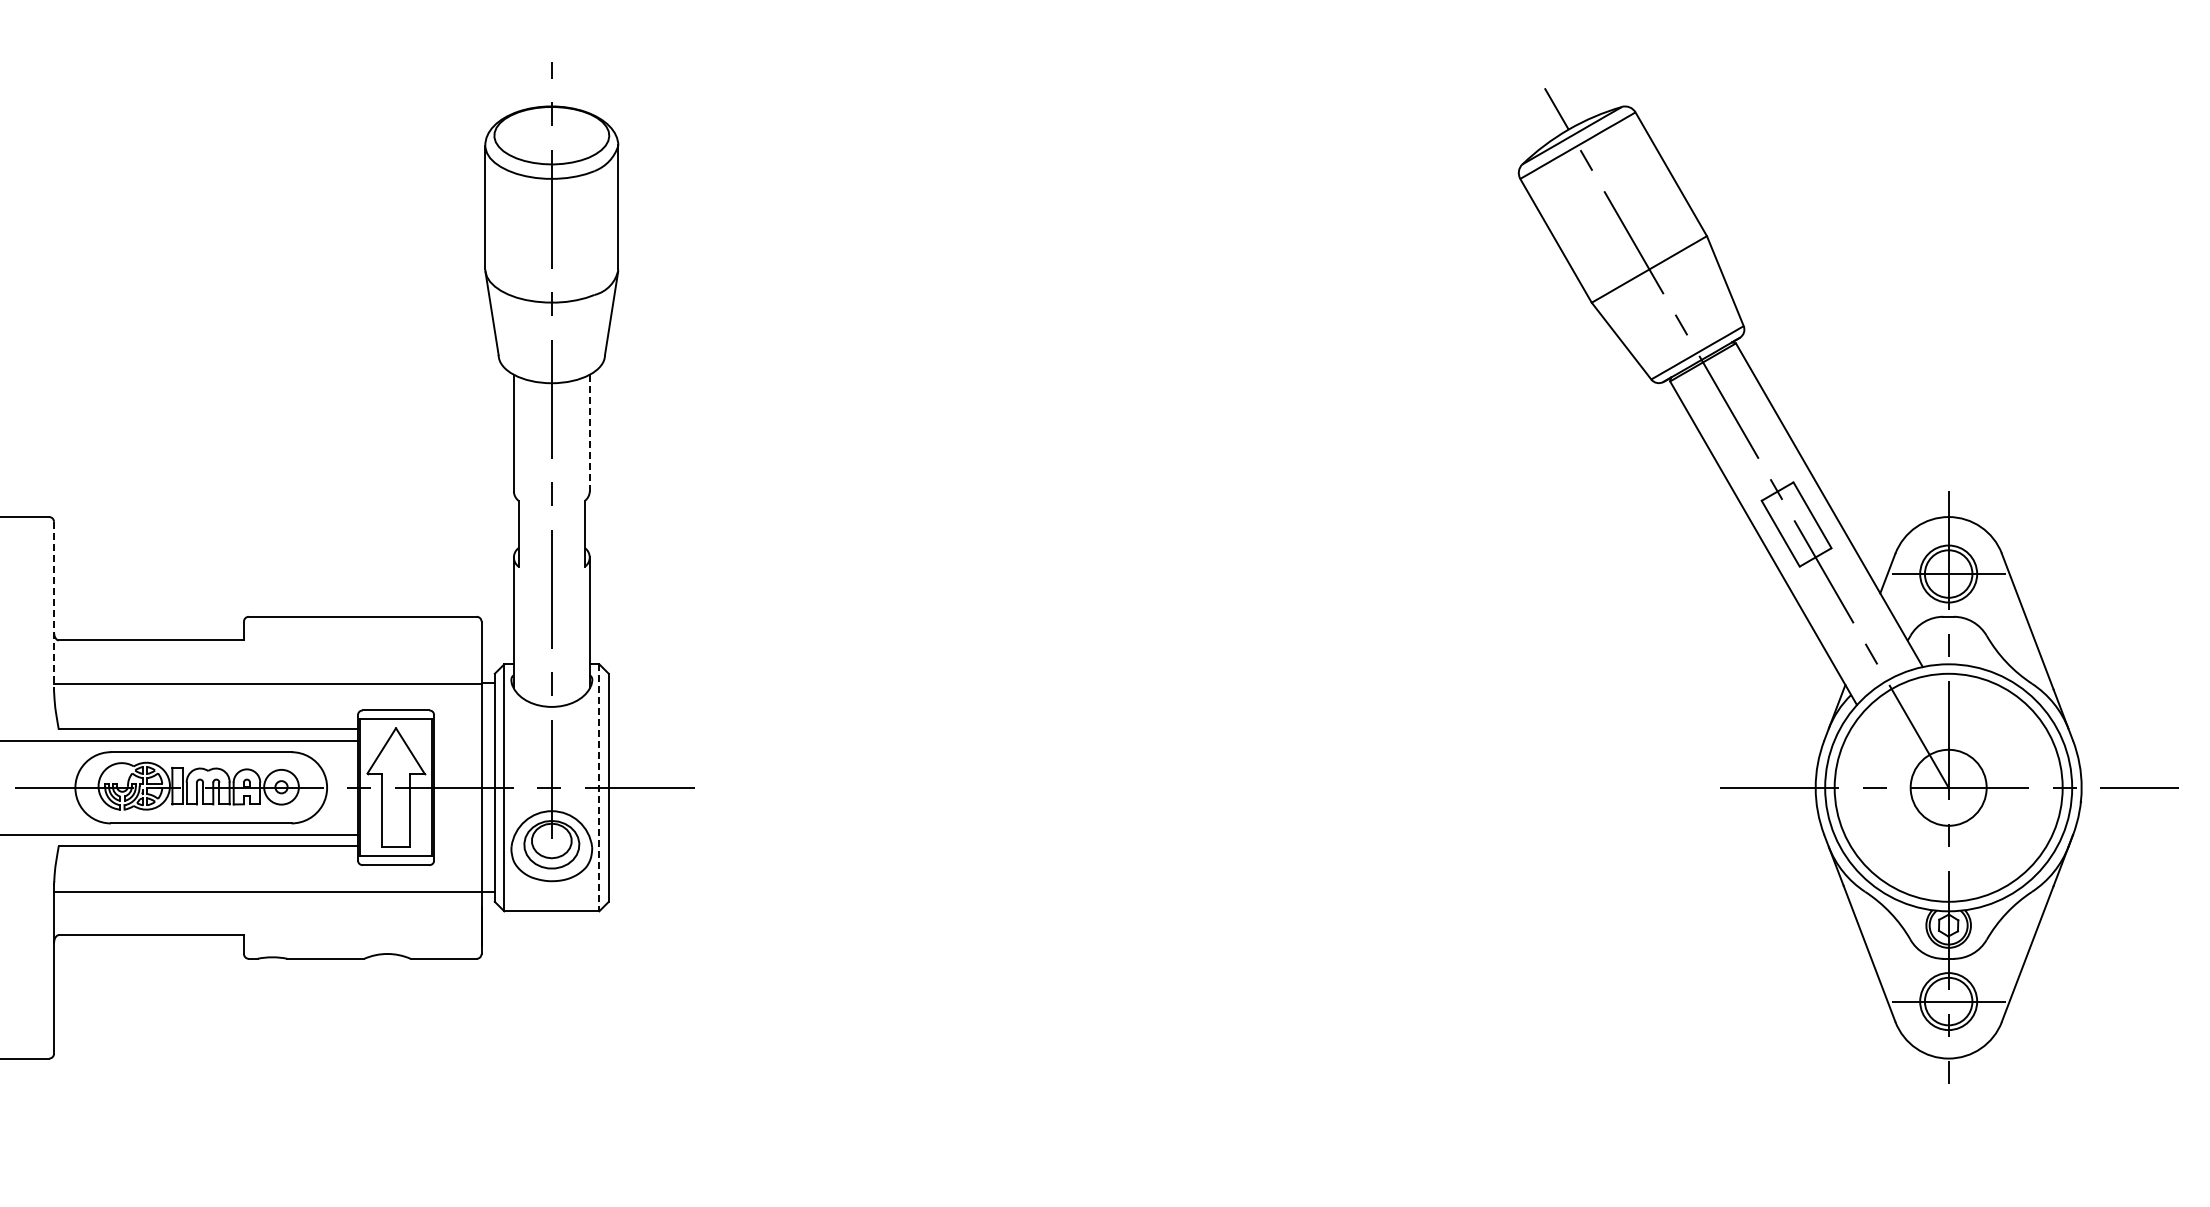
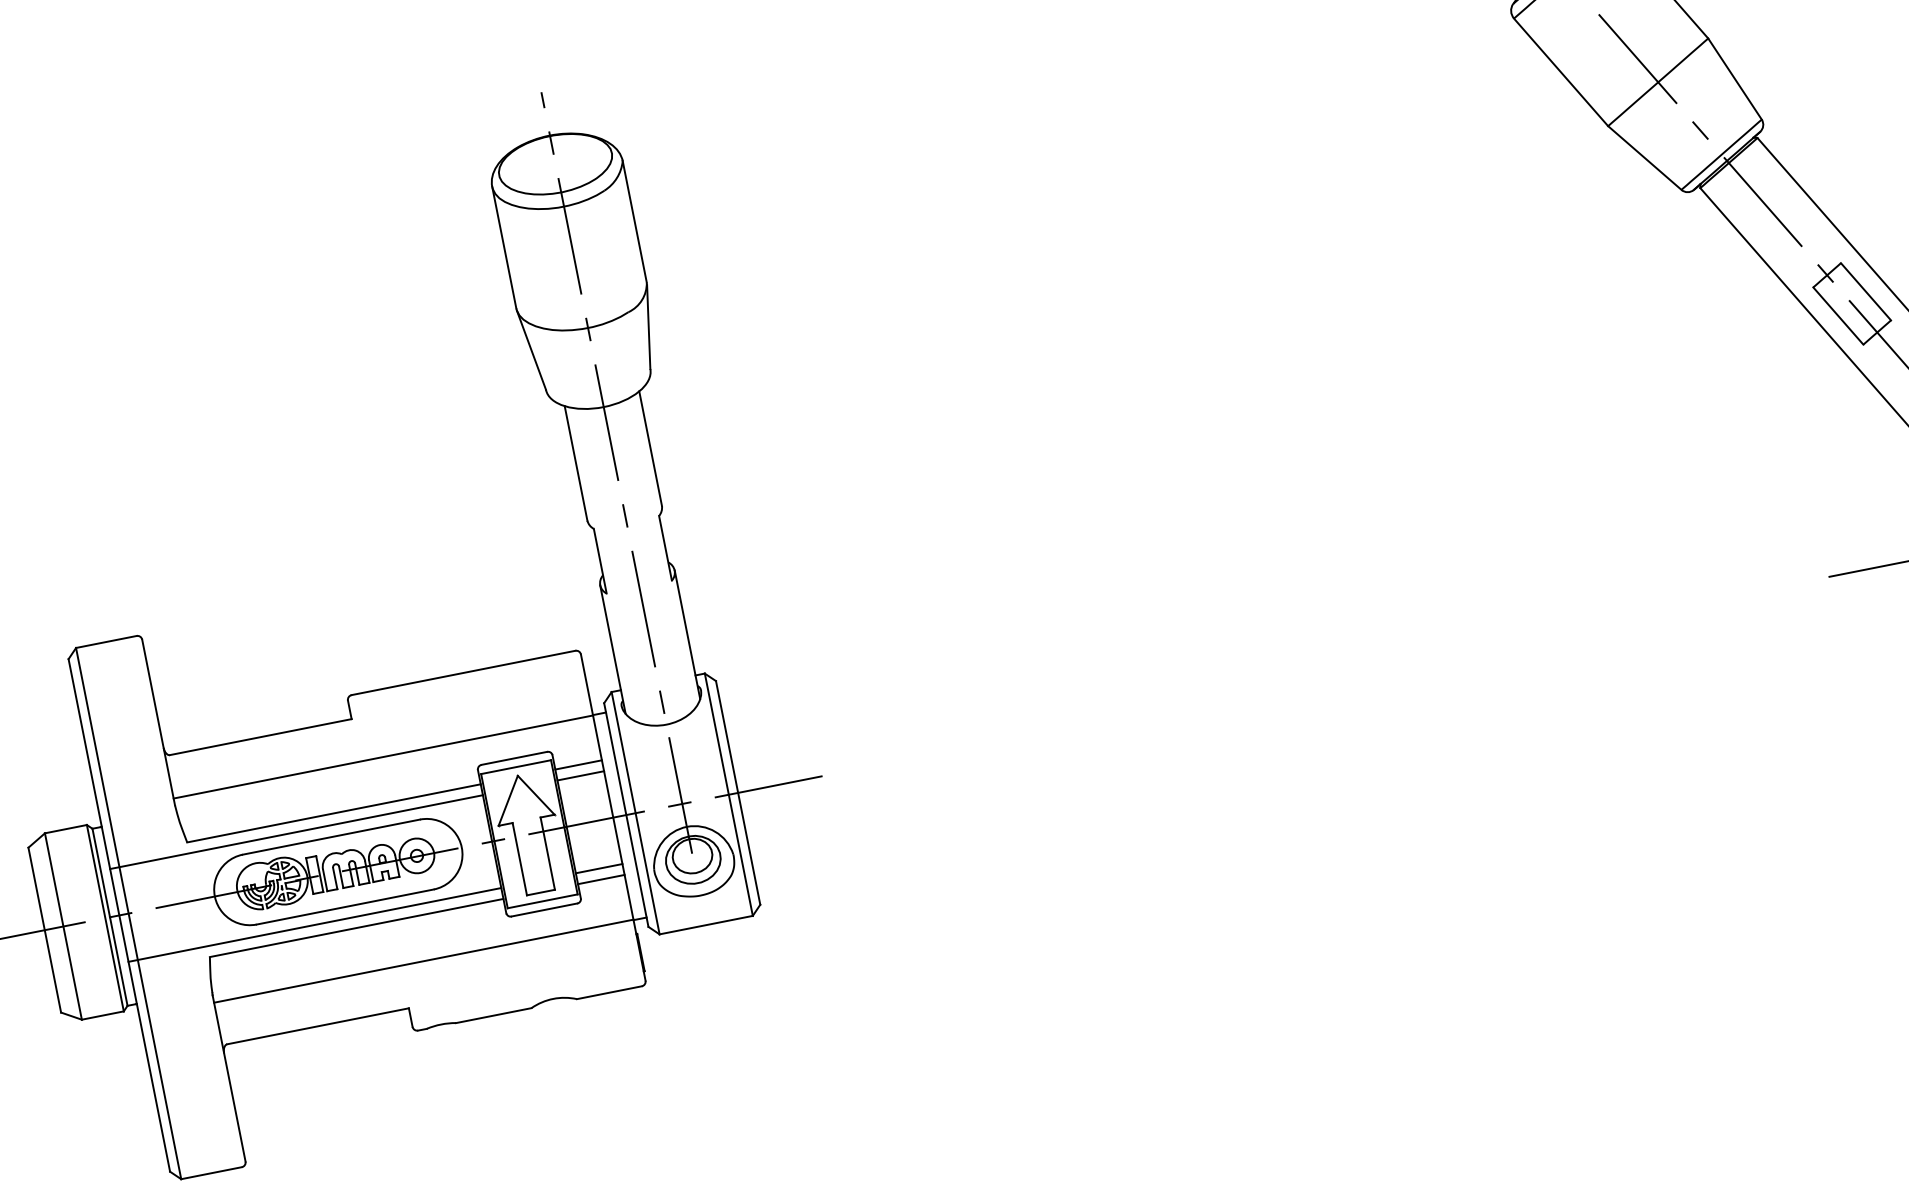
line: (589, 433) -> (650, 449), dashed -> solid
line: (54, 606) -> (159, 722), dashed -> solid
line: (457, 729) -> (578, 765), added
line: (457, 740) -> (580, 775), added
line: (599, 787) -> (728, 794), dashed -> solid
line: (457, 835) -> (598, 869), added
line: (457, 846) -> (601, 879), added

